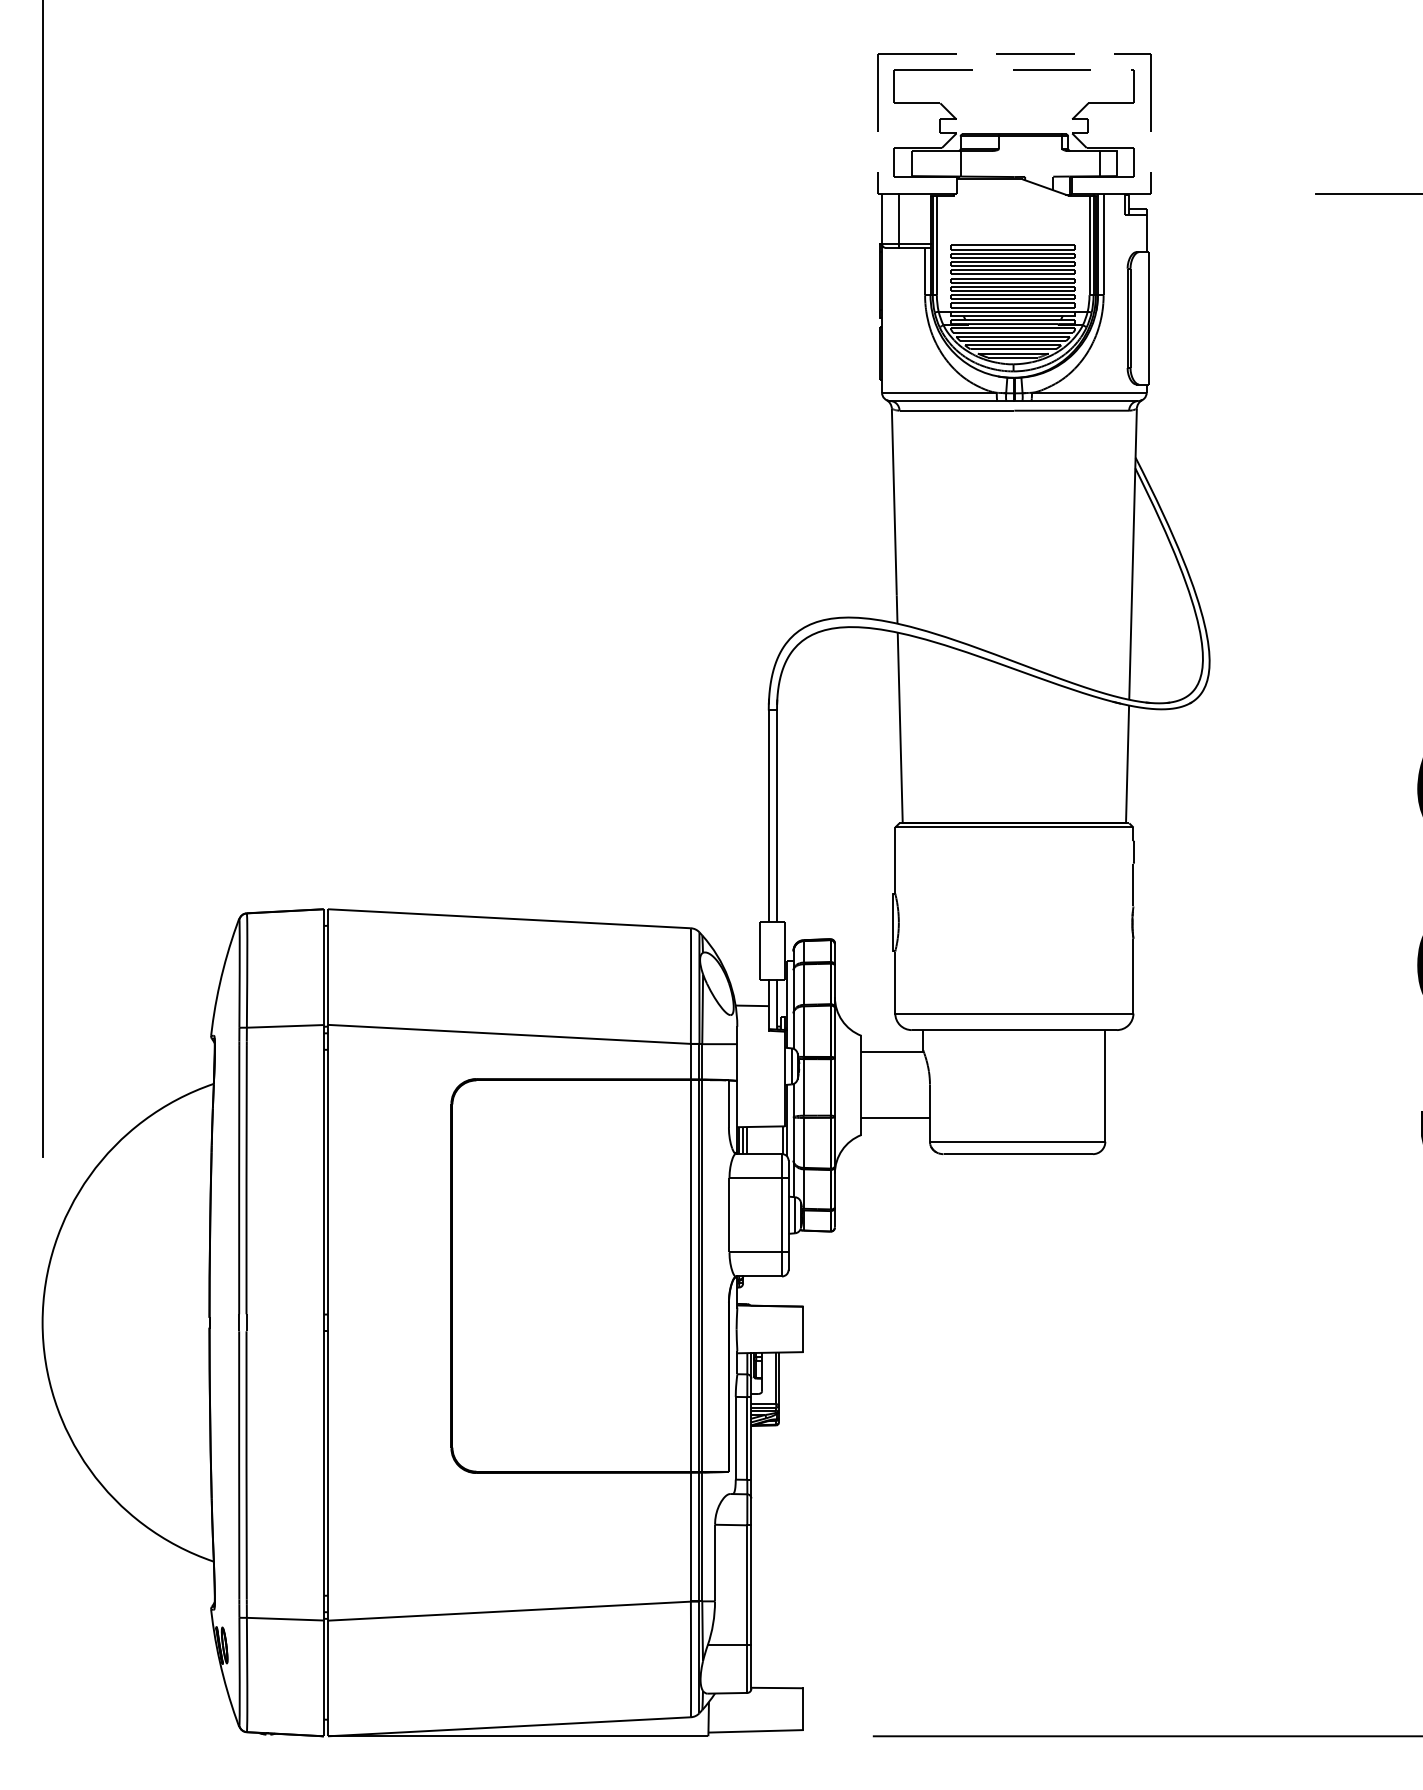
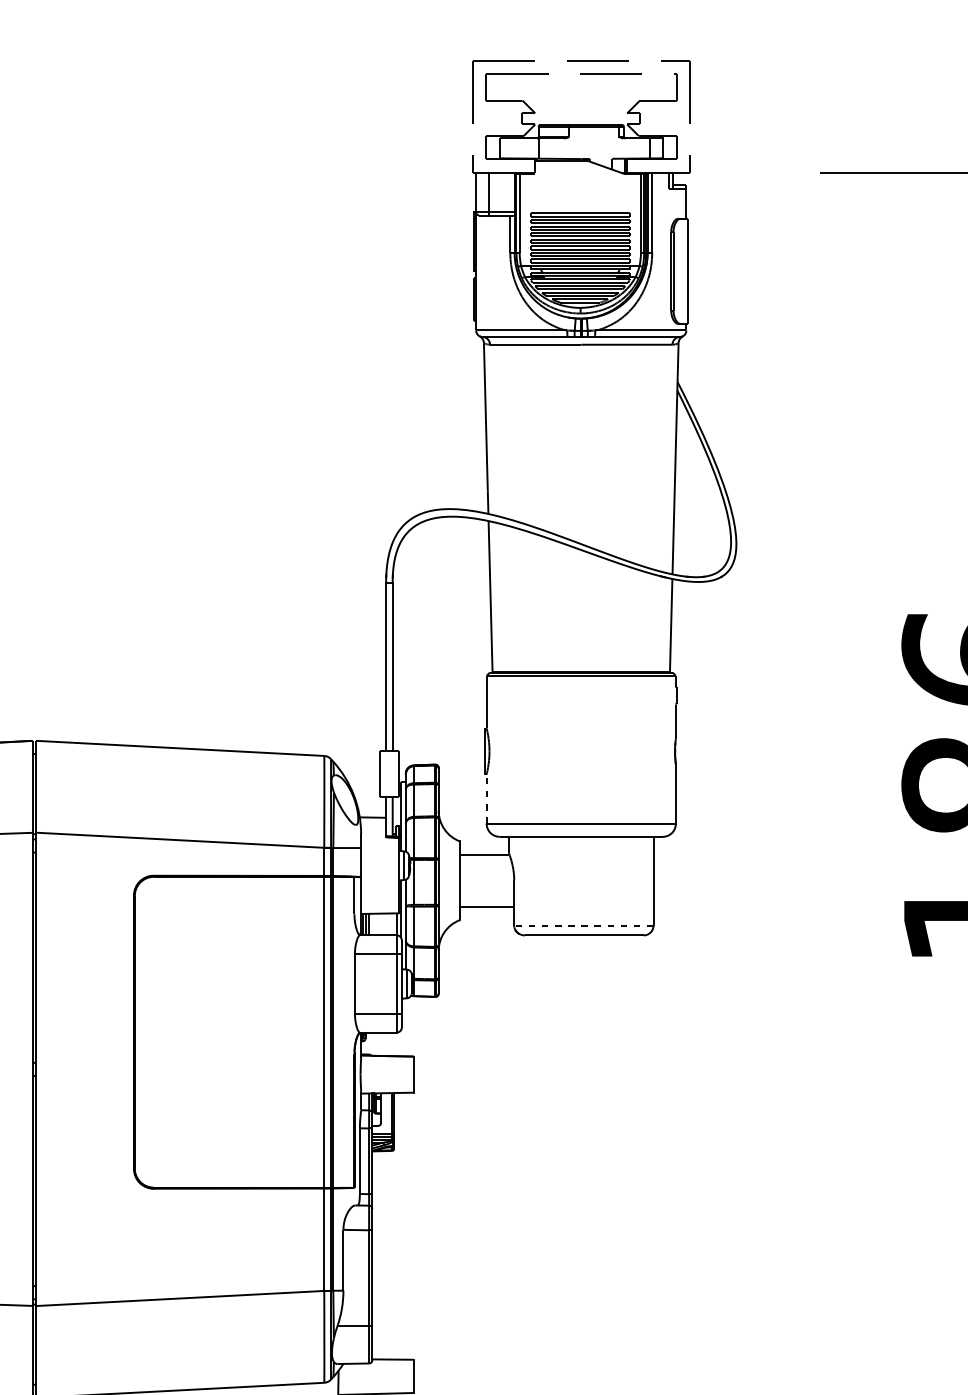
line: (895, 982) -> (486, 799), solid -> dashed
line: (1017, 1141) -> (583, 925), solid -> dashed

